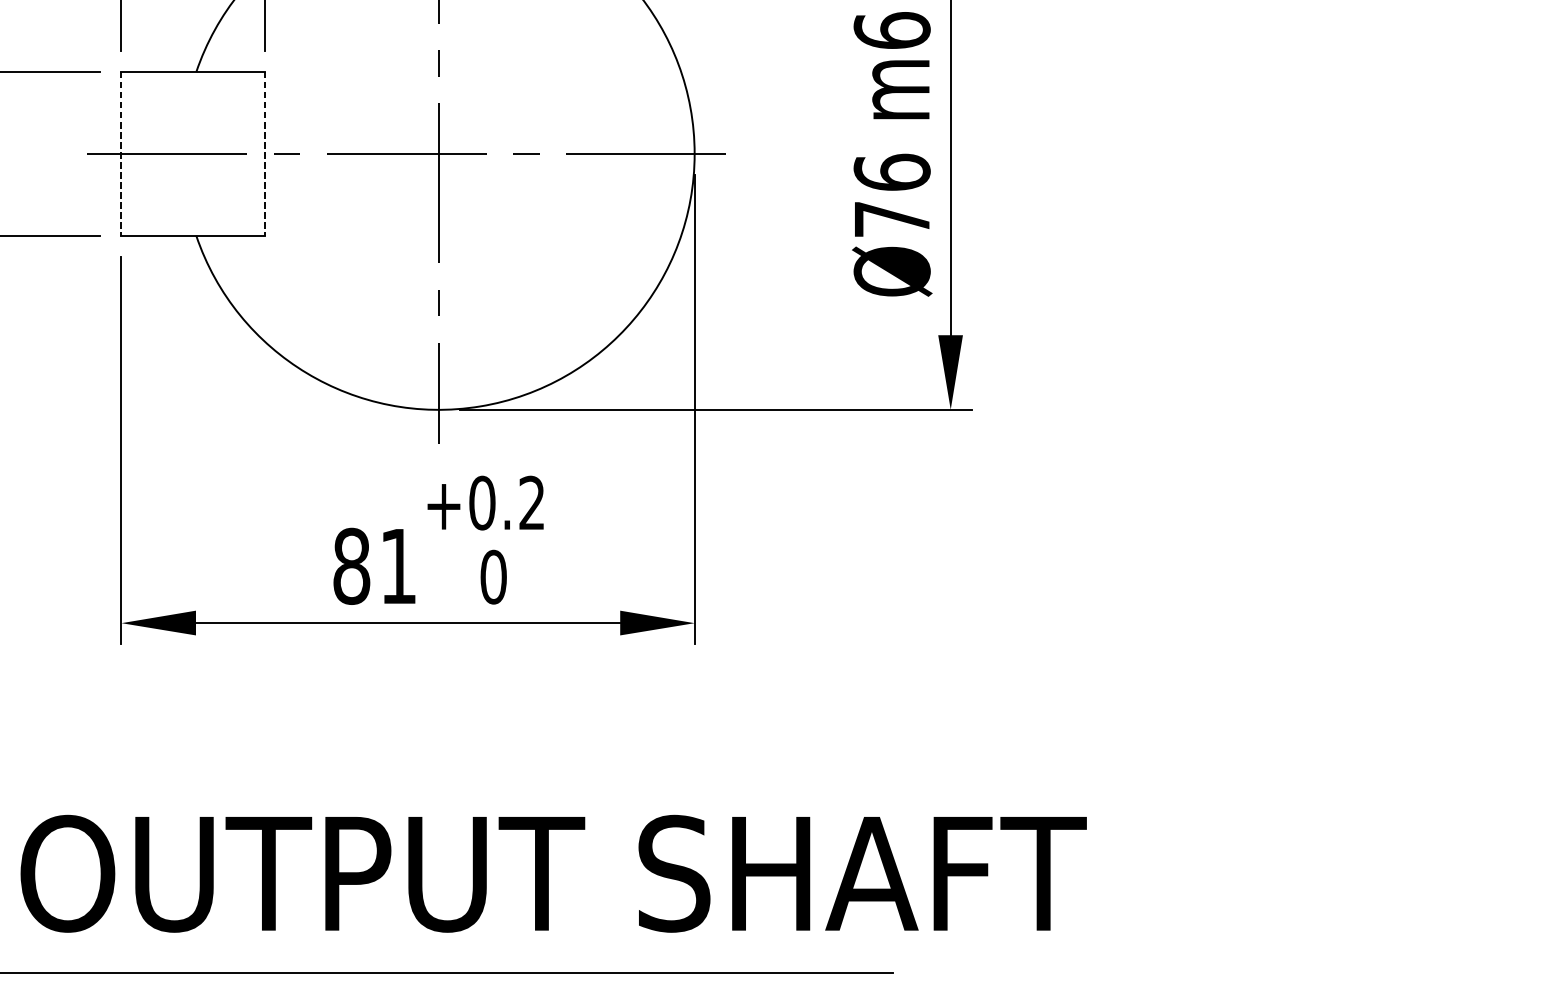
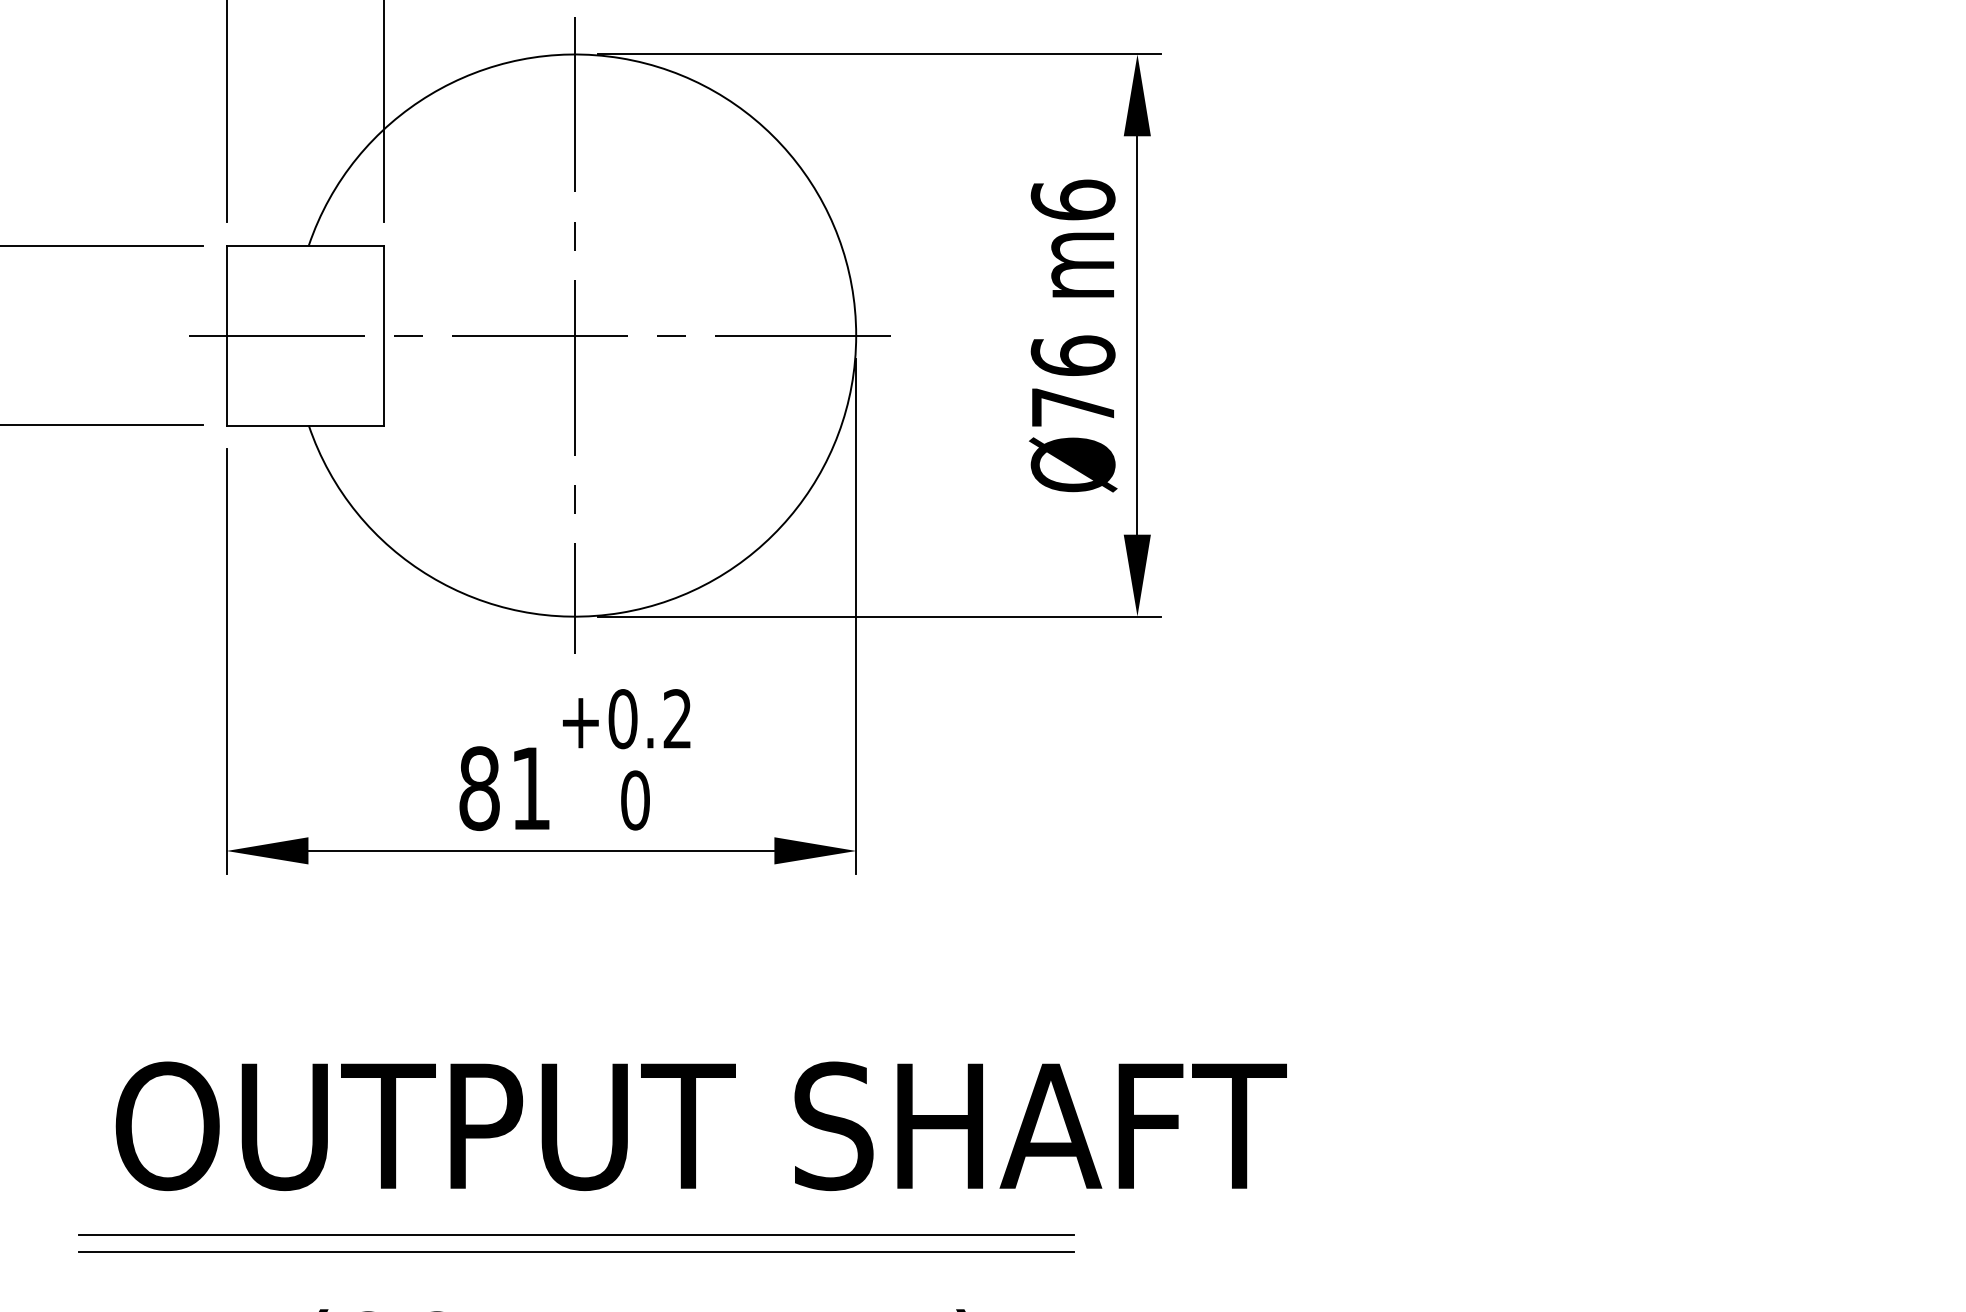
line: (121, 153) -> (226, 335), dashed -> solid
line: (264, 153) -> (383, 335), dashed -> solid

